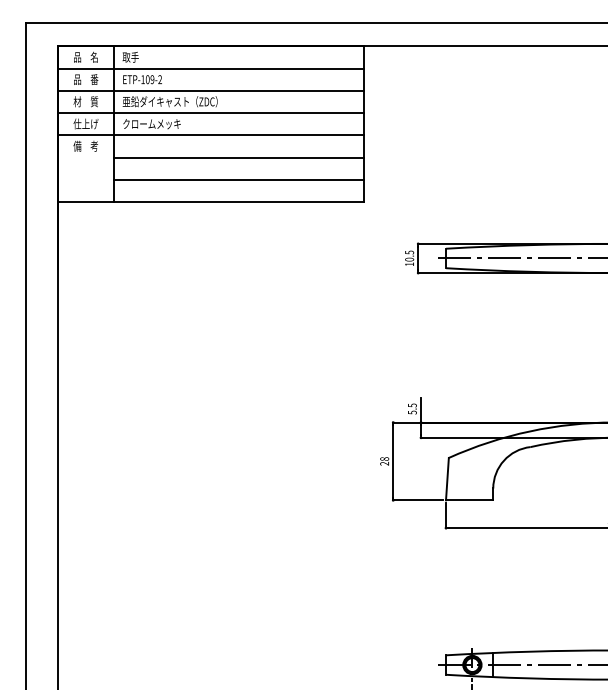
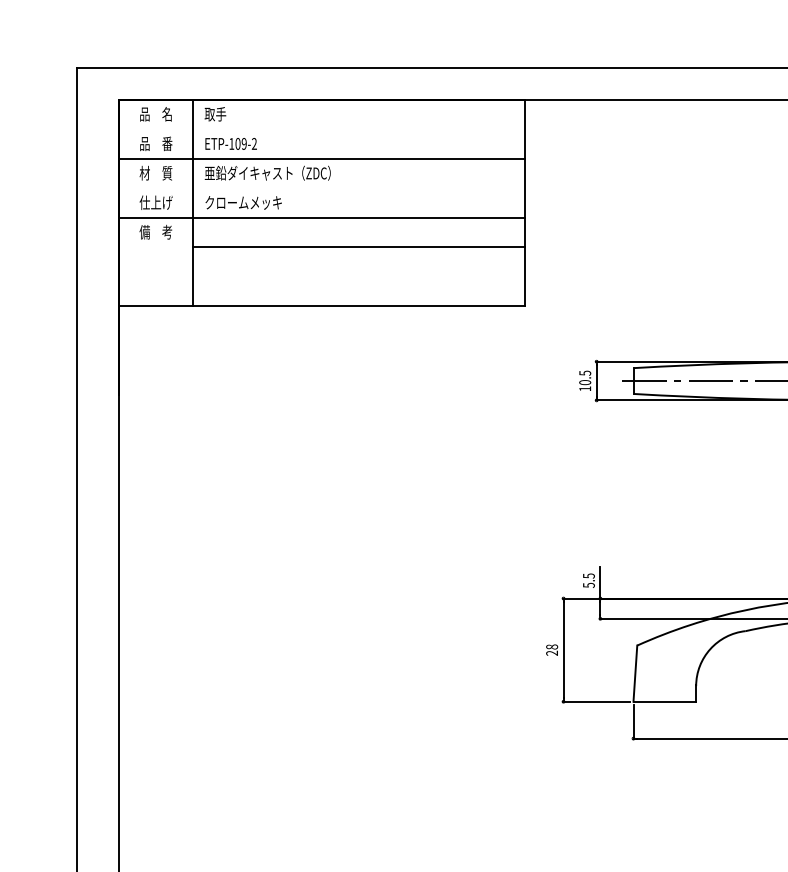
line: (210, 68) -> (321, 129), removed
line: (210, 113) -> (321, 188), removed
line: (238, 179) -> (358, 276), removed

